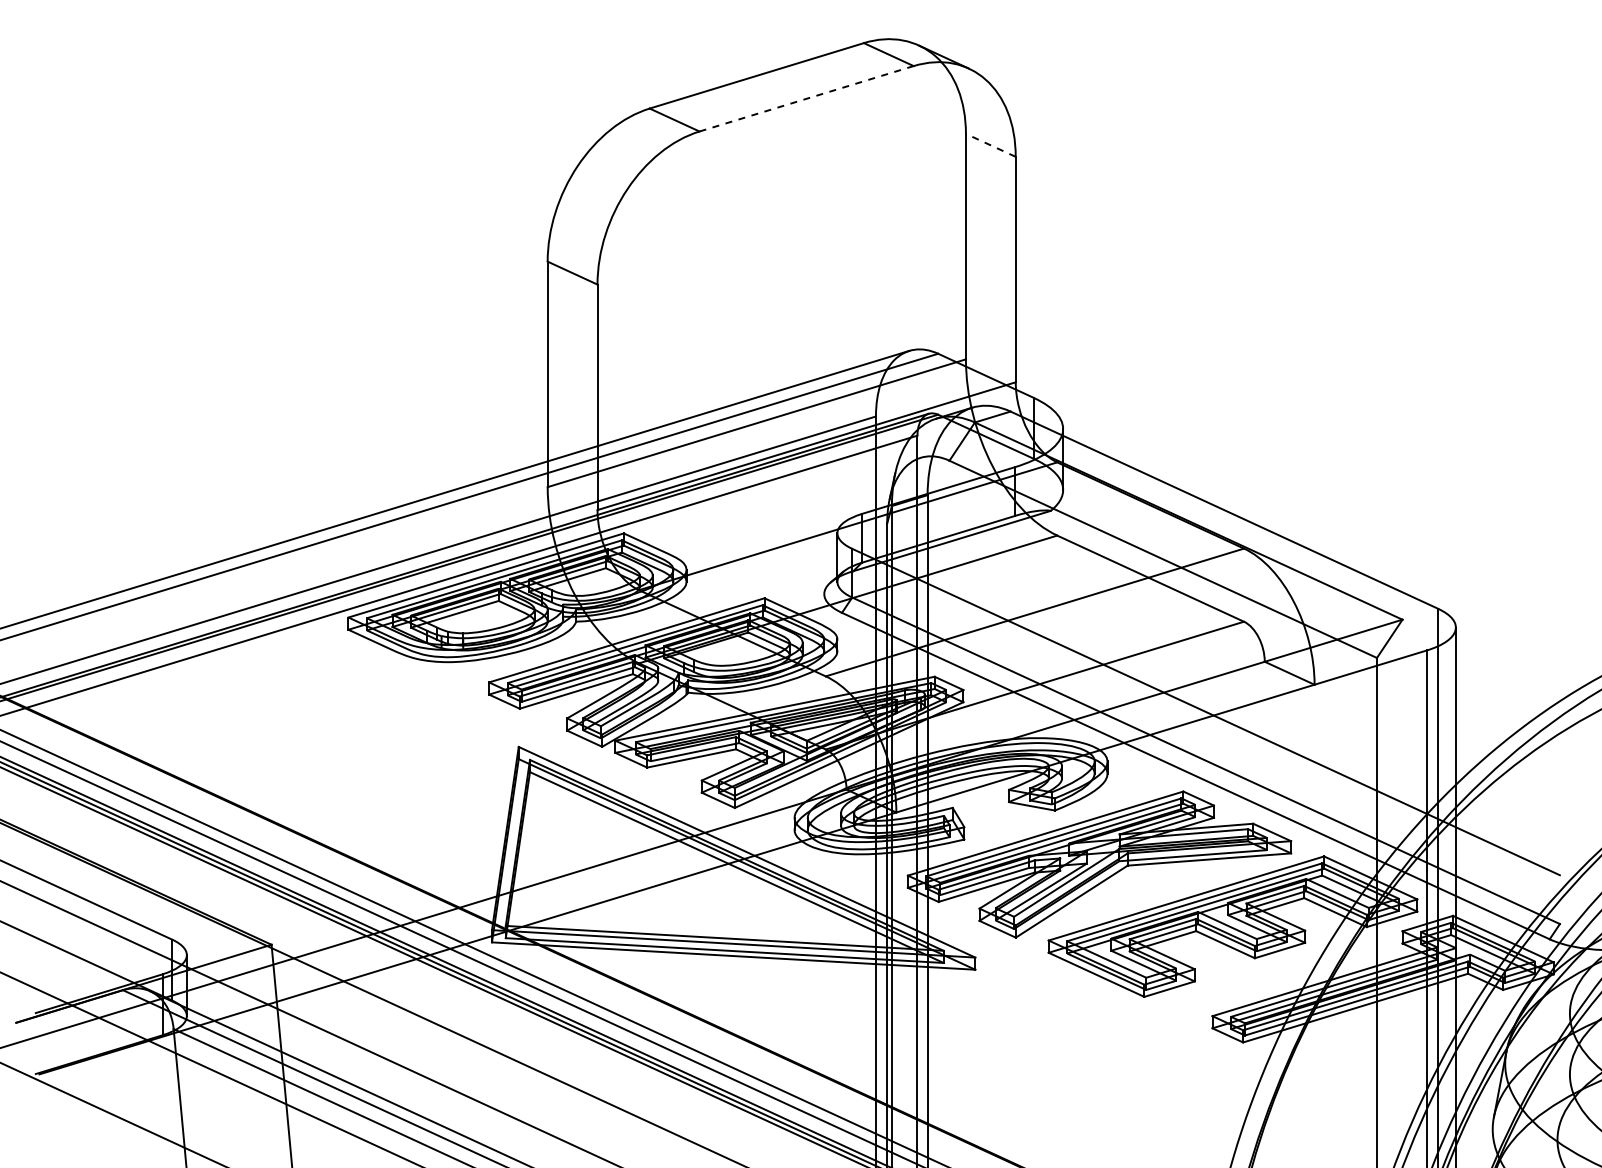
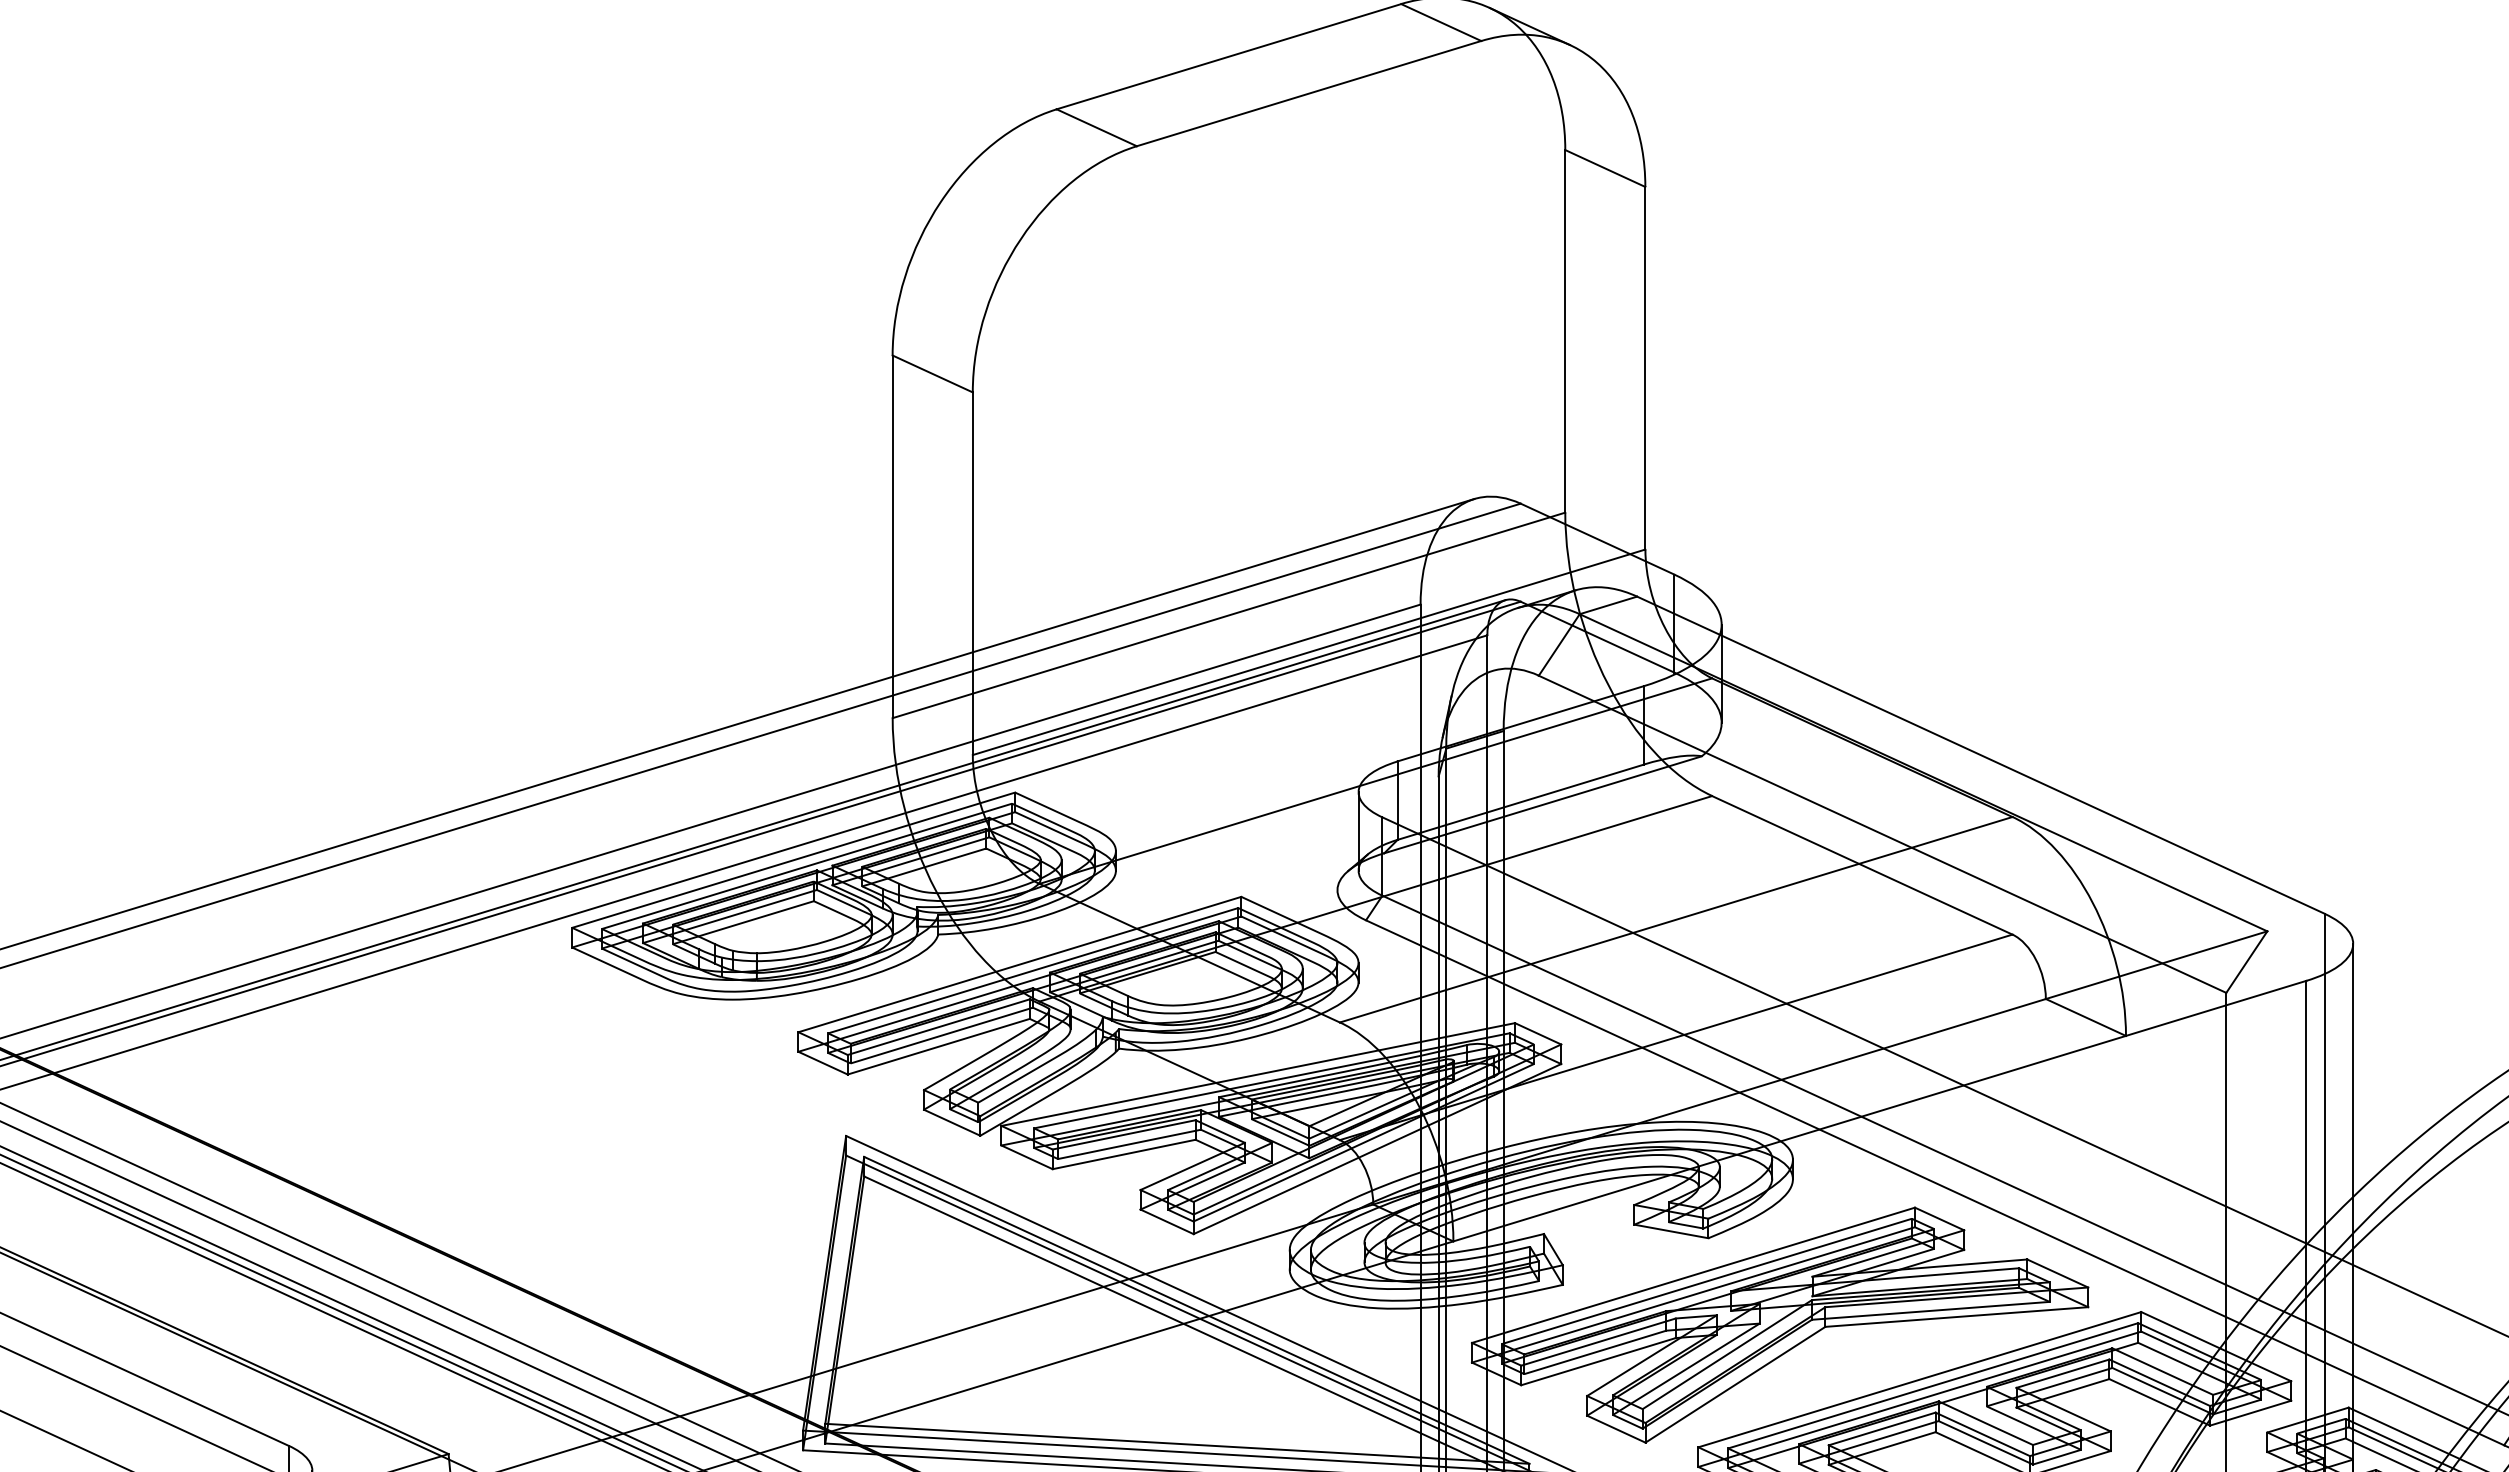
line: (806, 98) -> (1308, 93), dashed -> solid
line: (990, 145) -> (1604, 168), dashed -> solid

